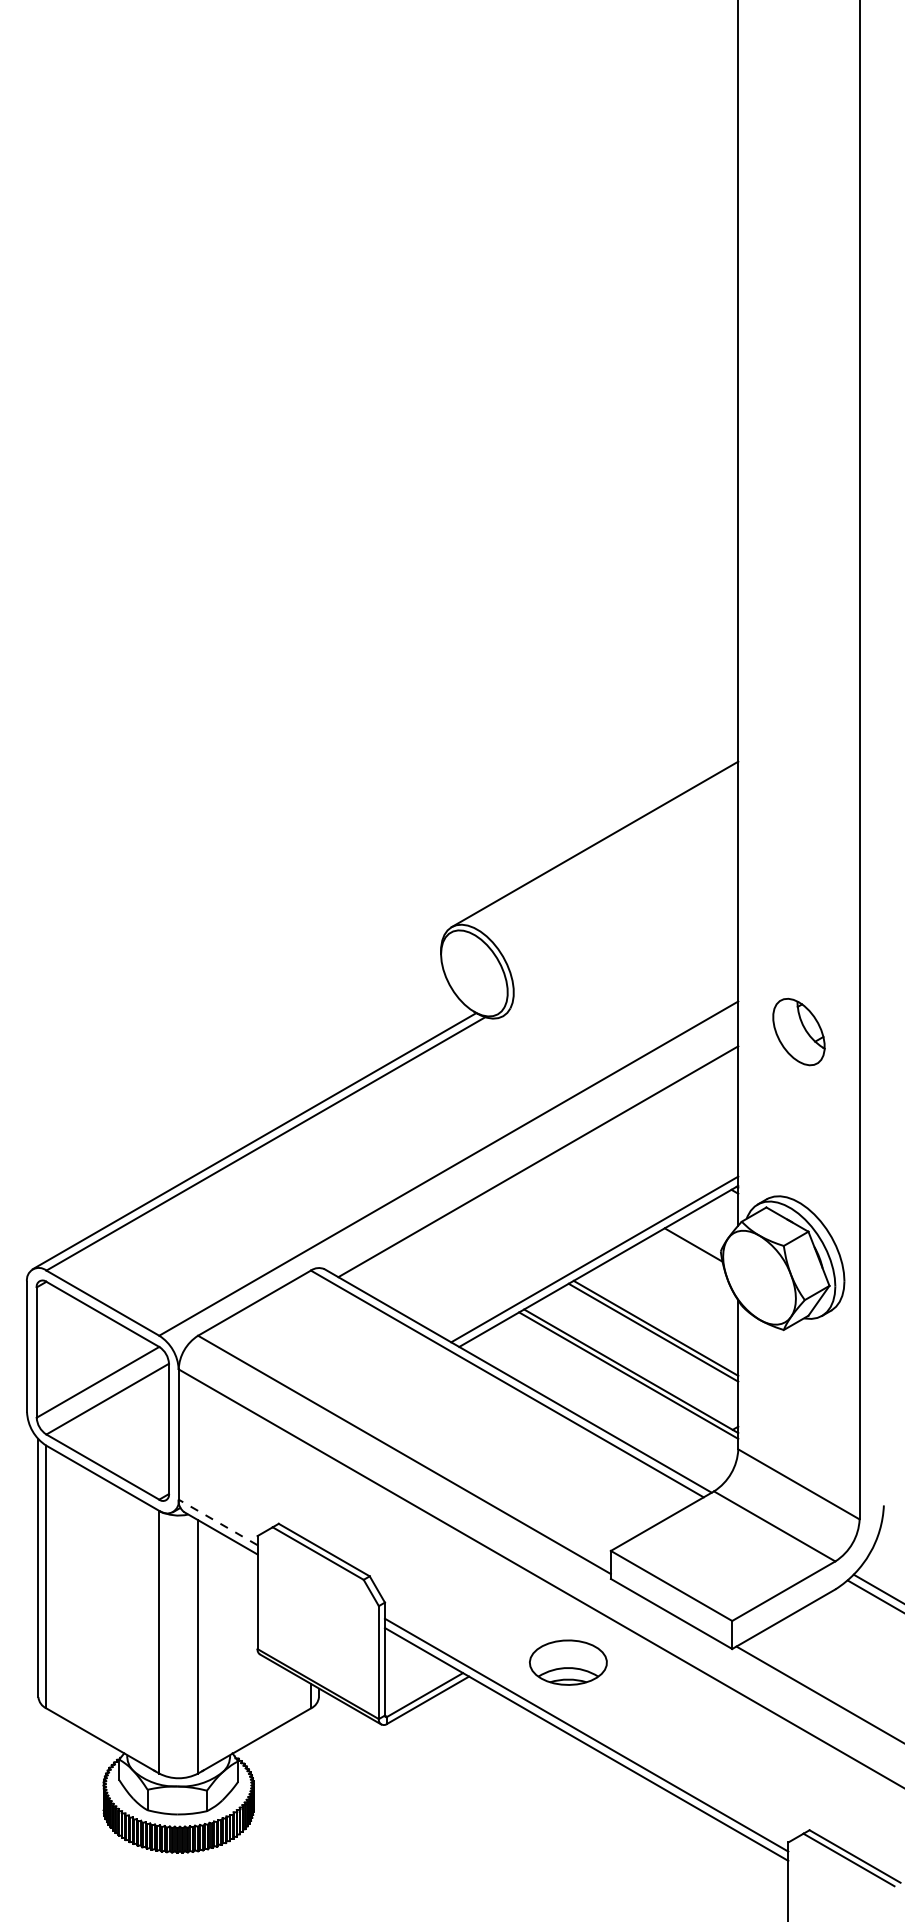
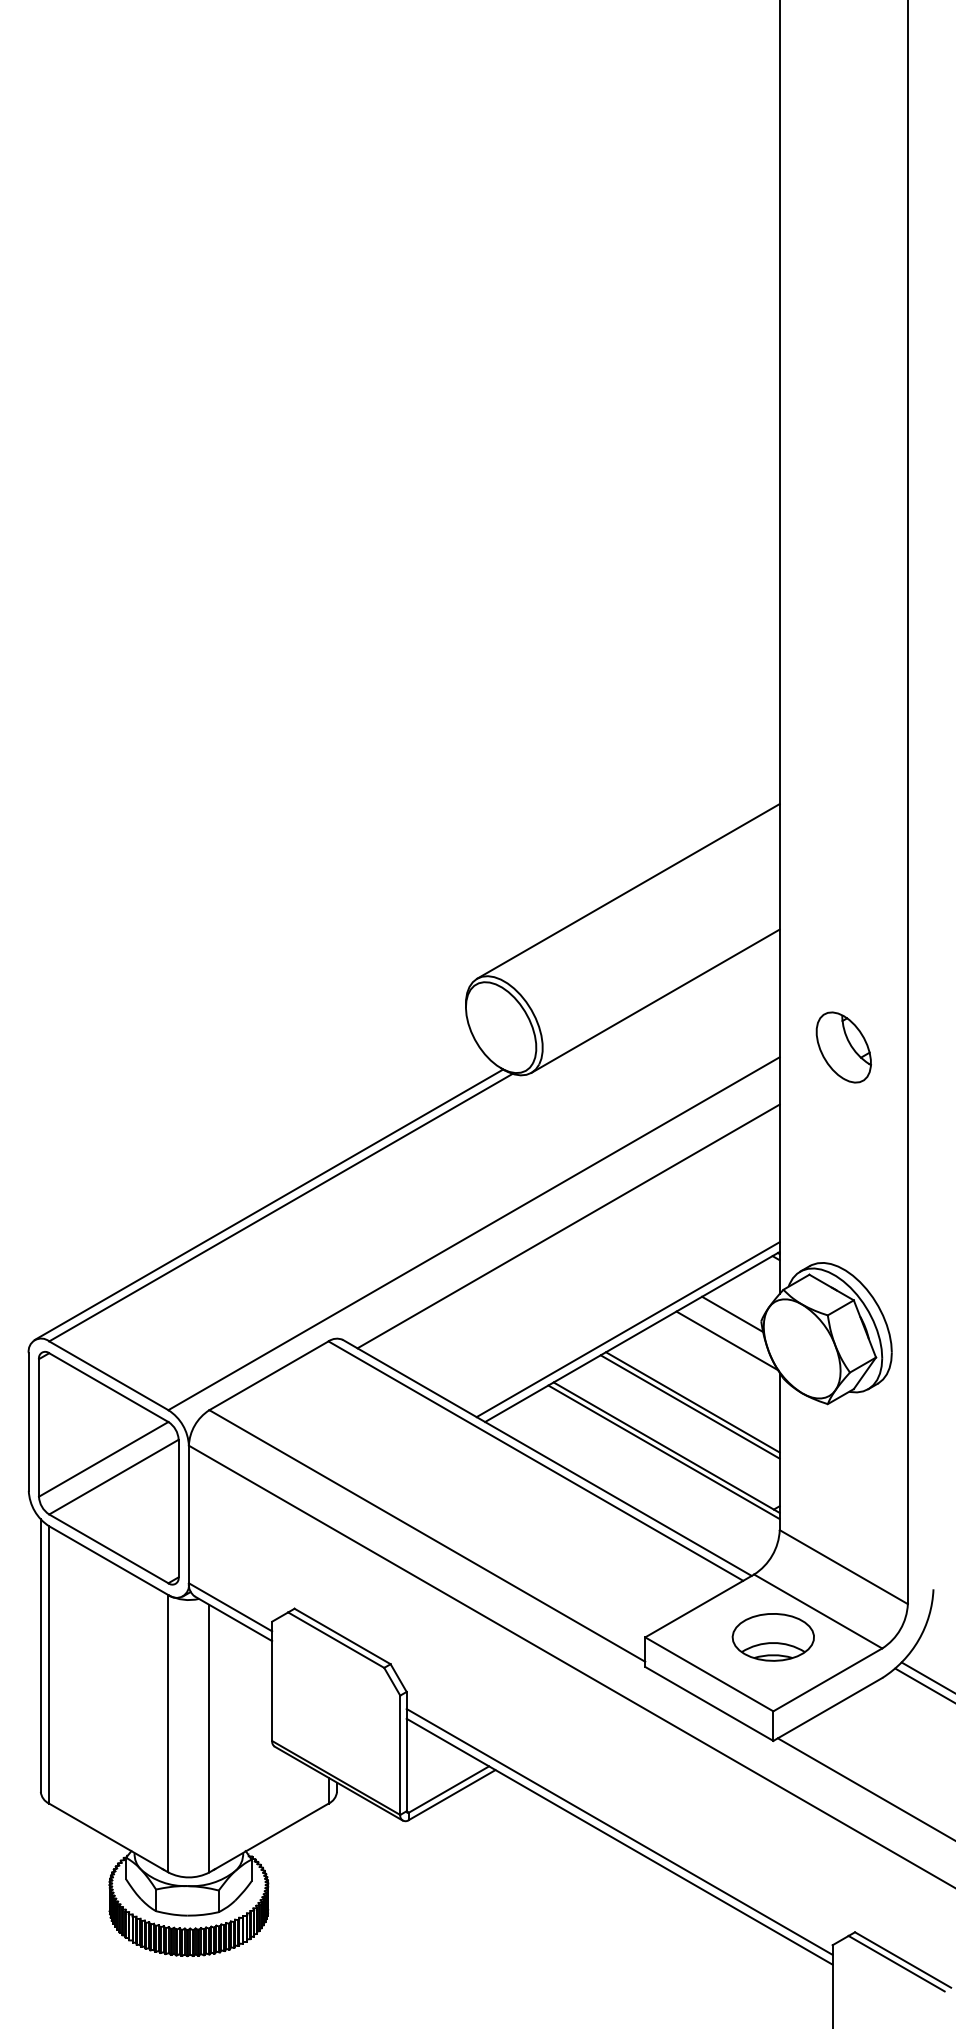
line: (620, 947) -> (655, 1000), added
part: (798, 1032) -> (843, 1047), moved
line: (688, 1269) -> (727, 1340), added
line: (218, 1522) -> (230, 1607), dashed -> solid
part: (567, 1662) -> (772, 1637), moved

